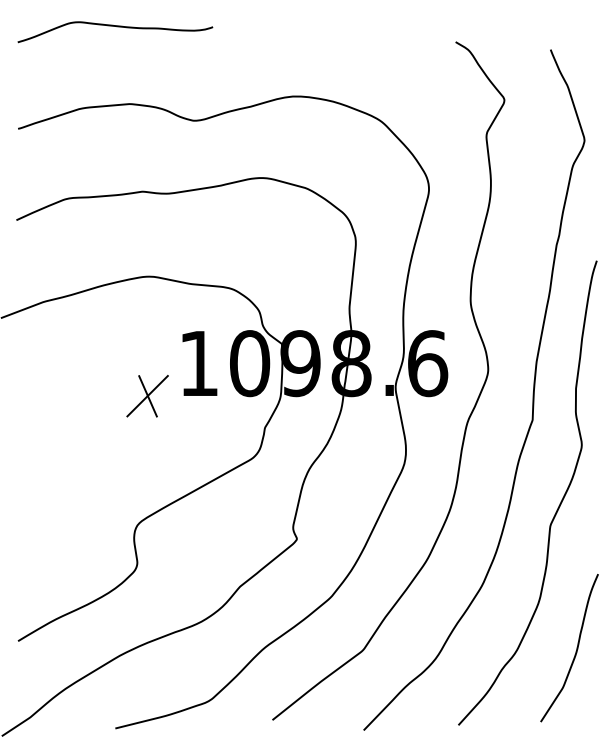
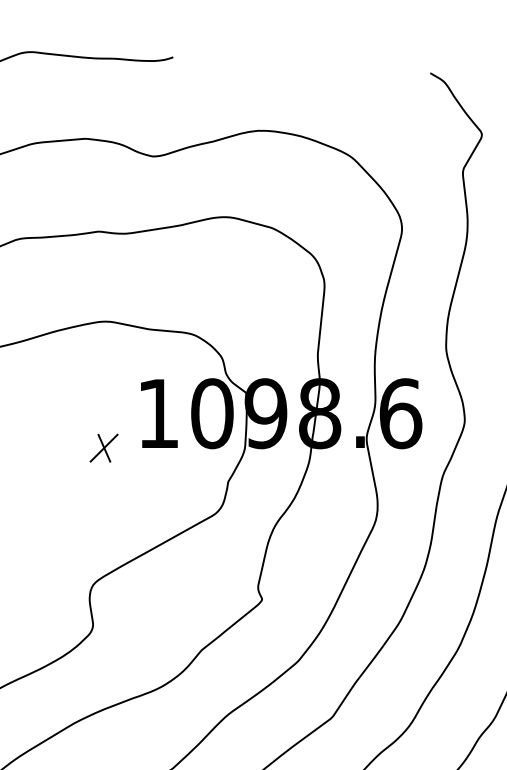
part: (147, 395) -> (103, 447), size x0.62

